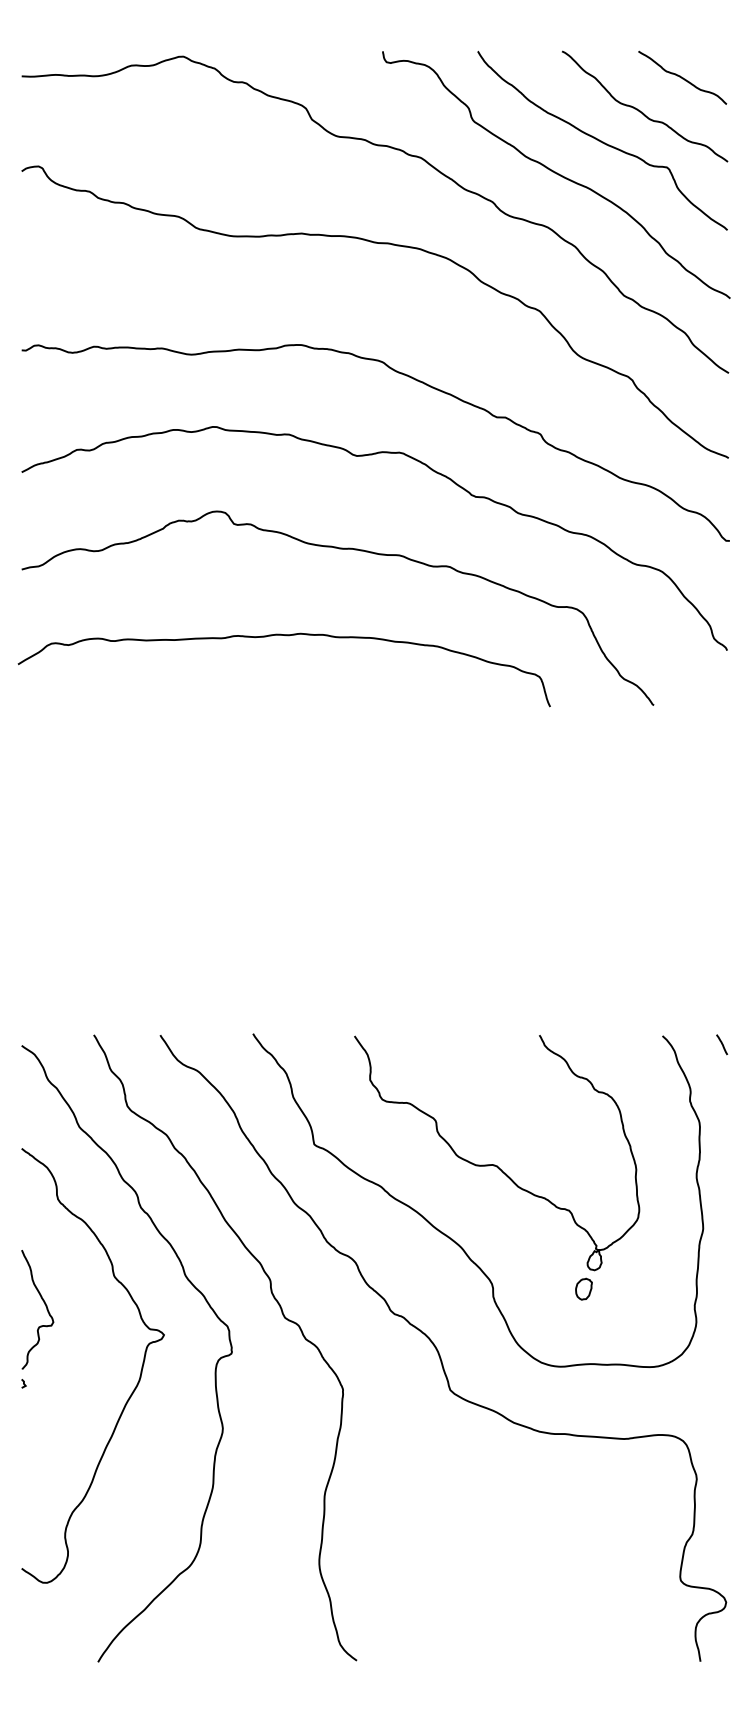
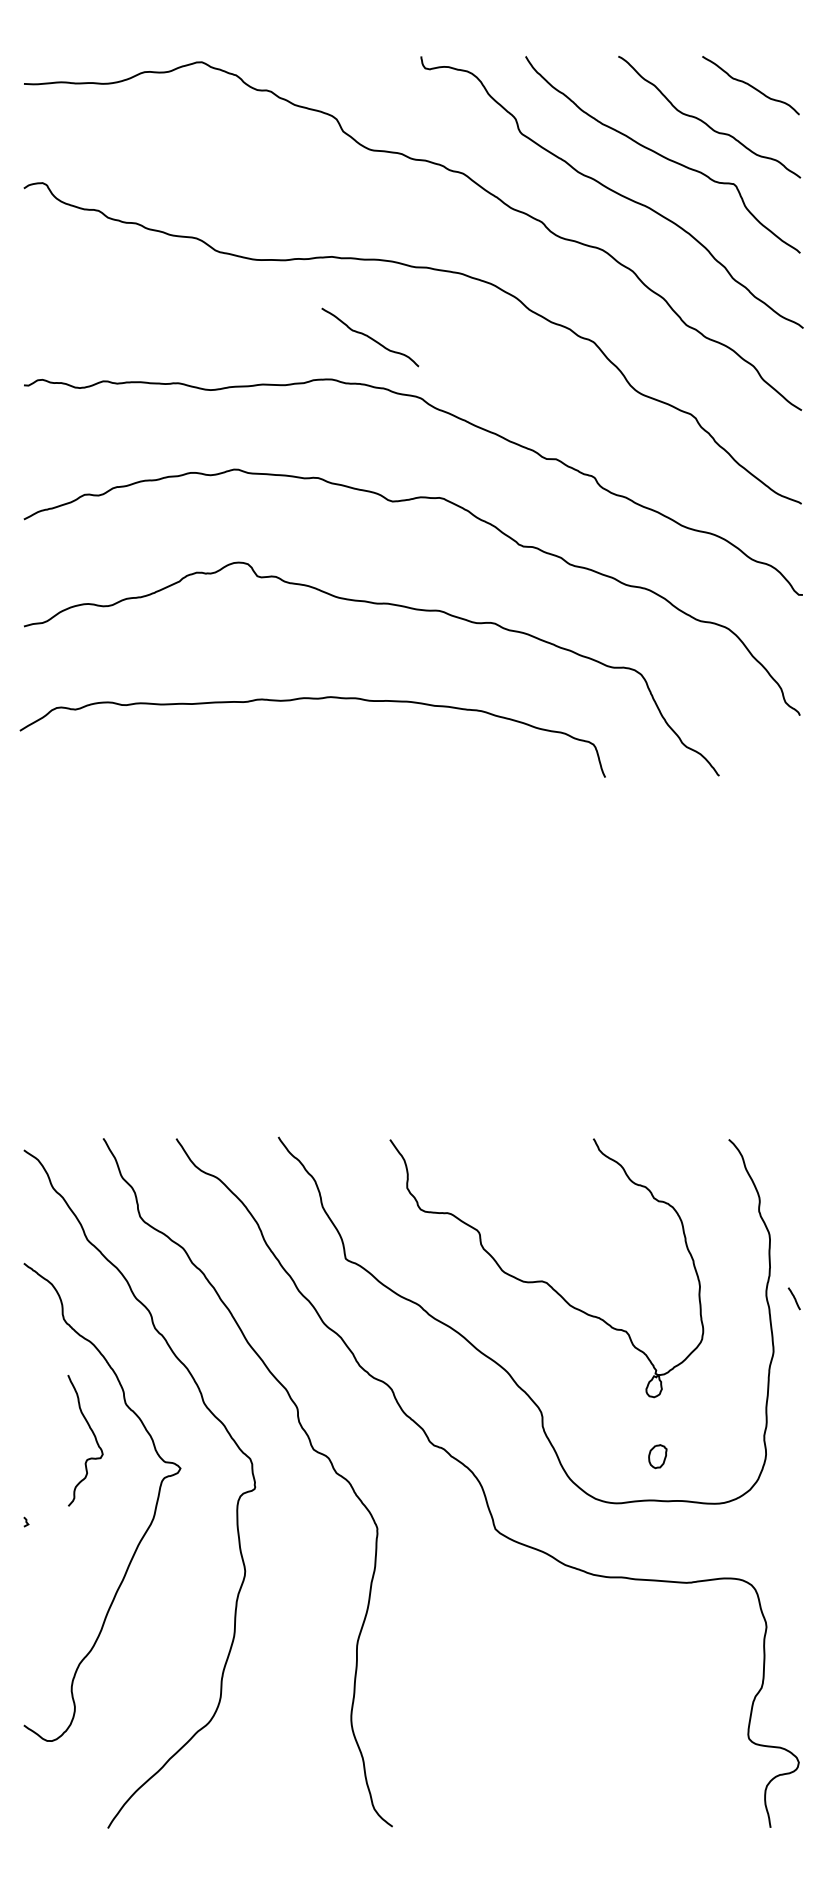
curve: (336, 306) -> (370, 337), added
line: (722, 1044) -> (794, 1298), moved
part: (583, 1288) -> (657, 1455), moved
curve: (45, 1306) -> (94, 1437), moved

